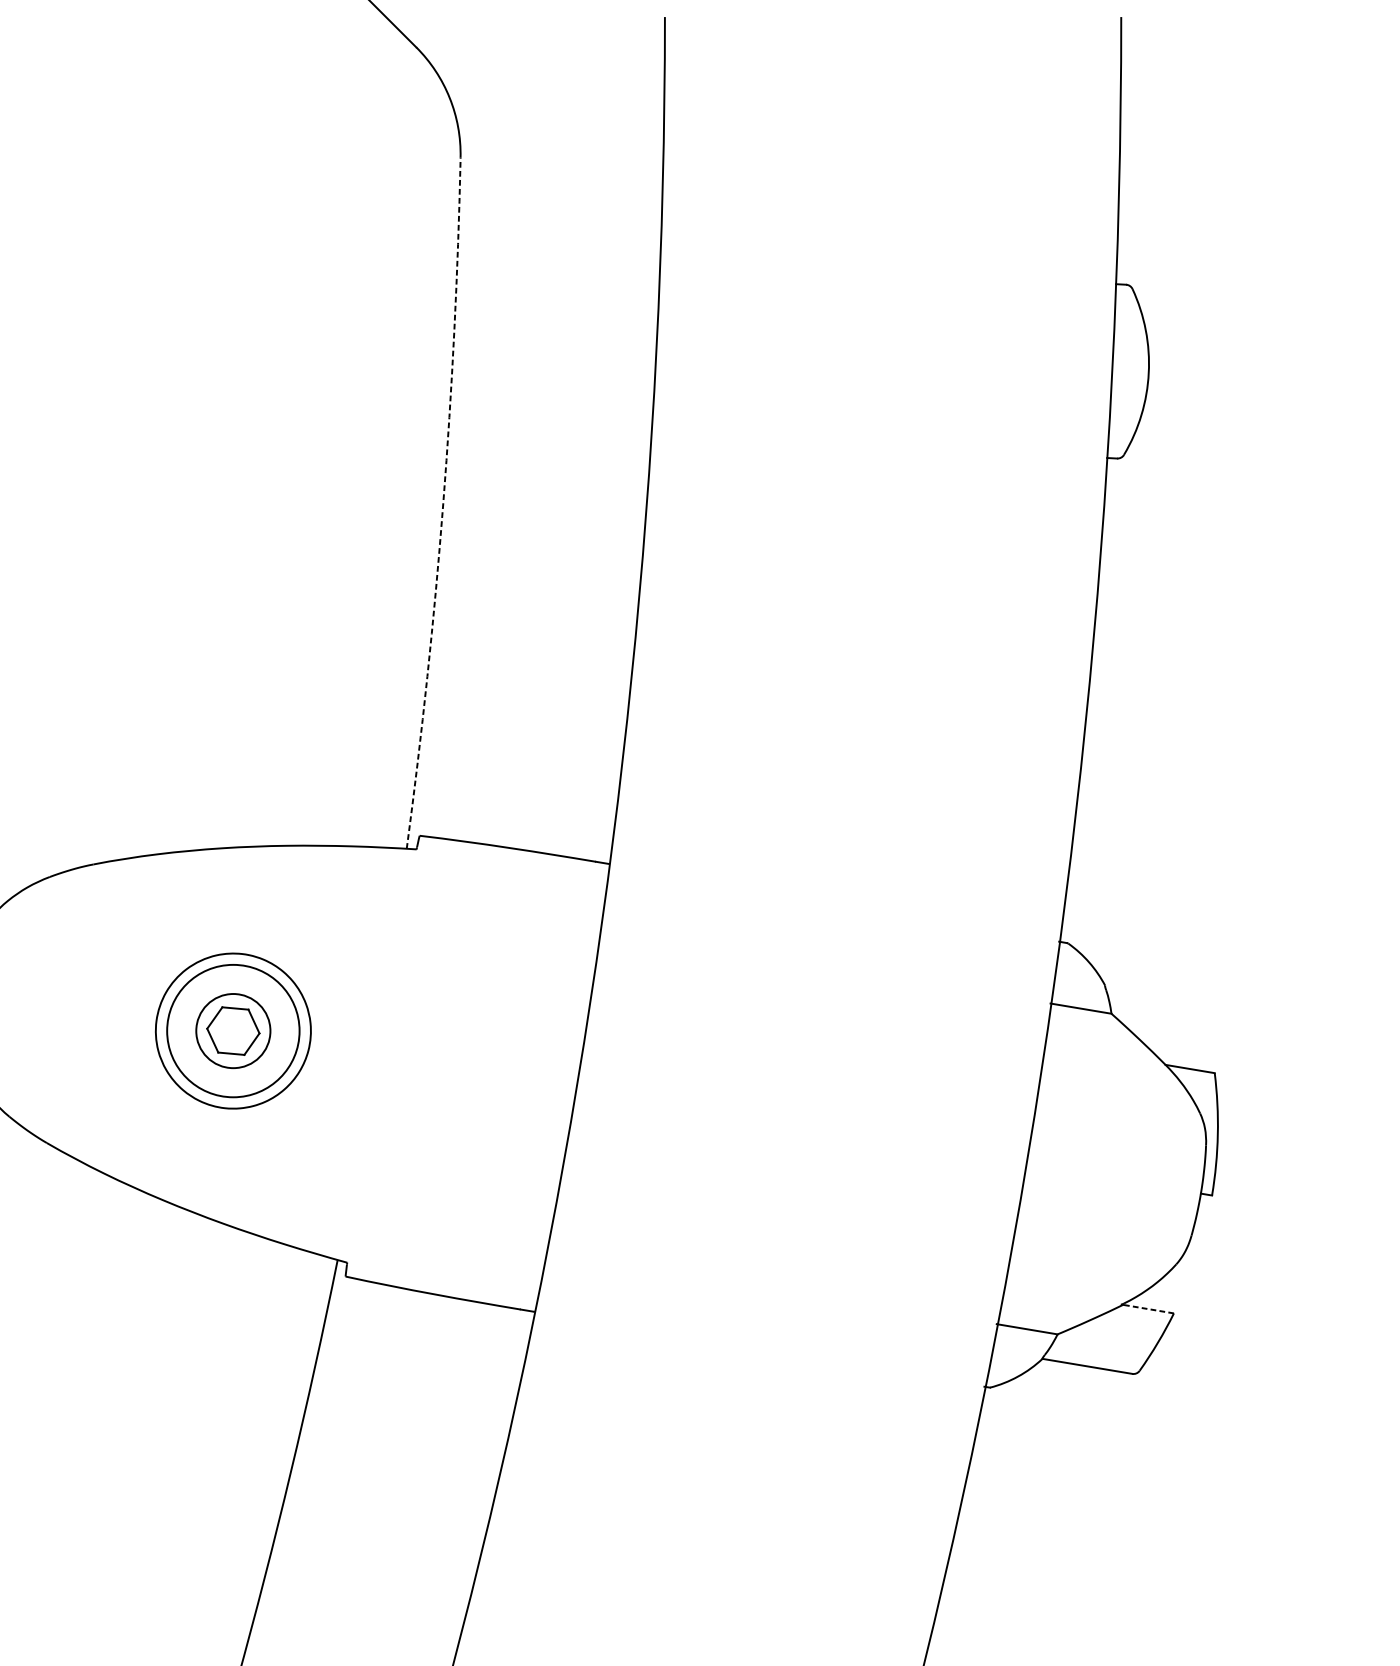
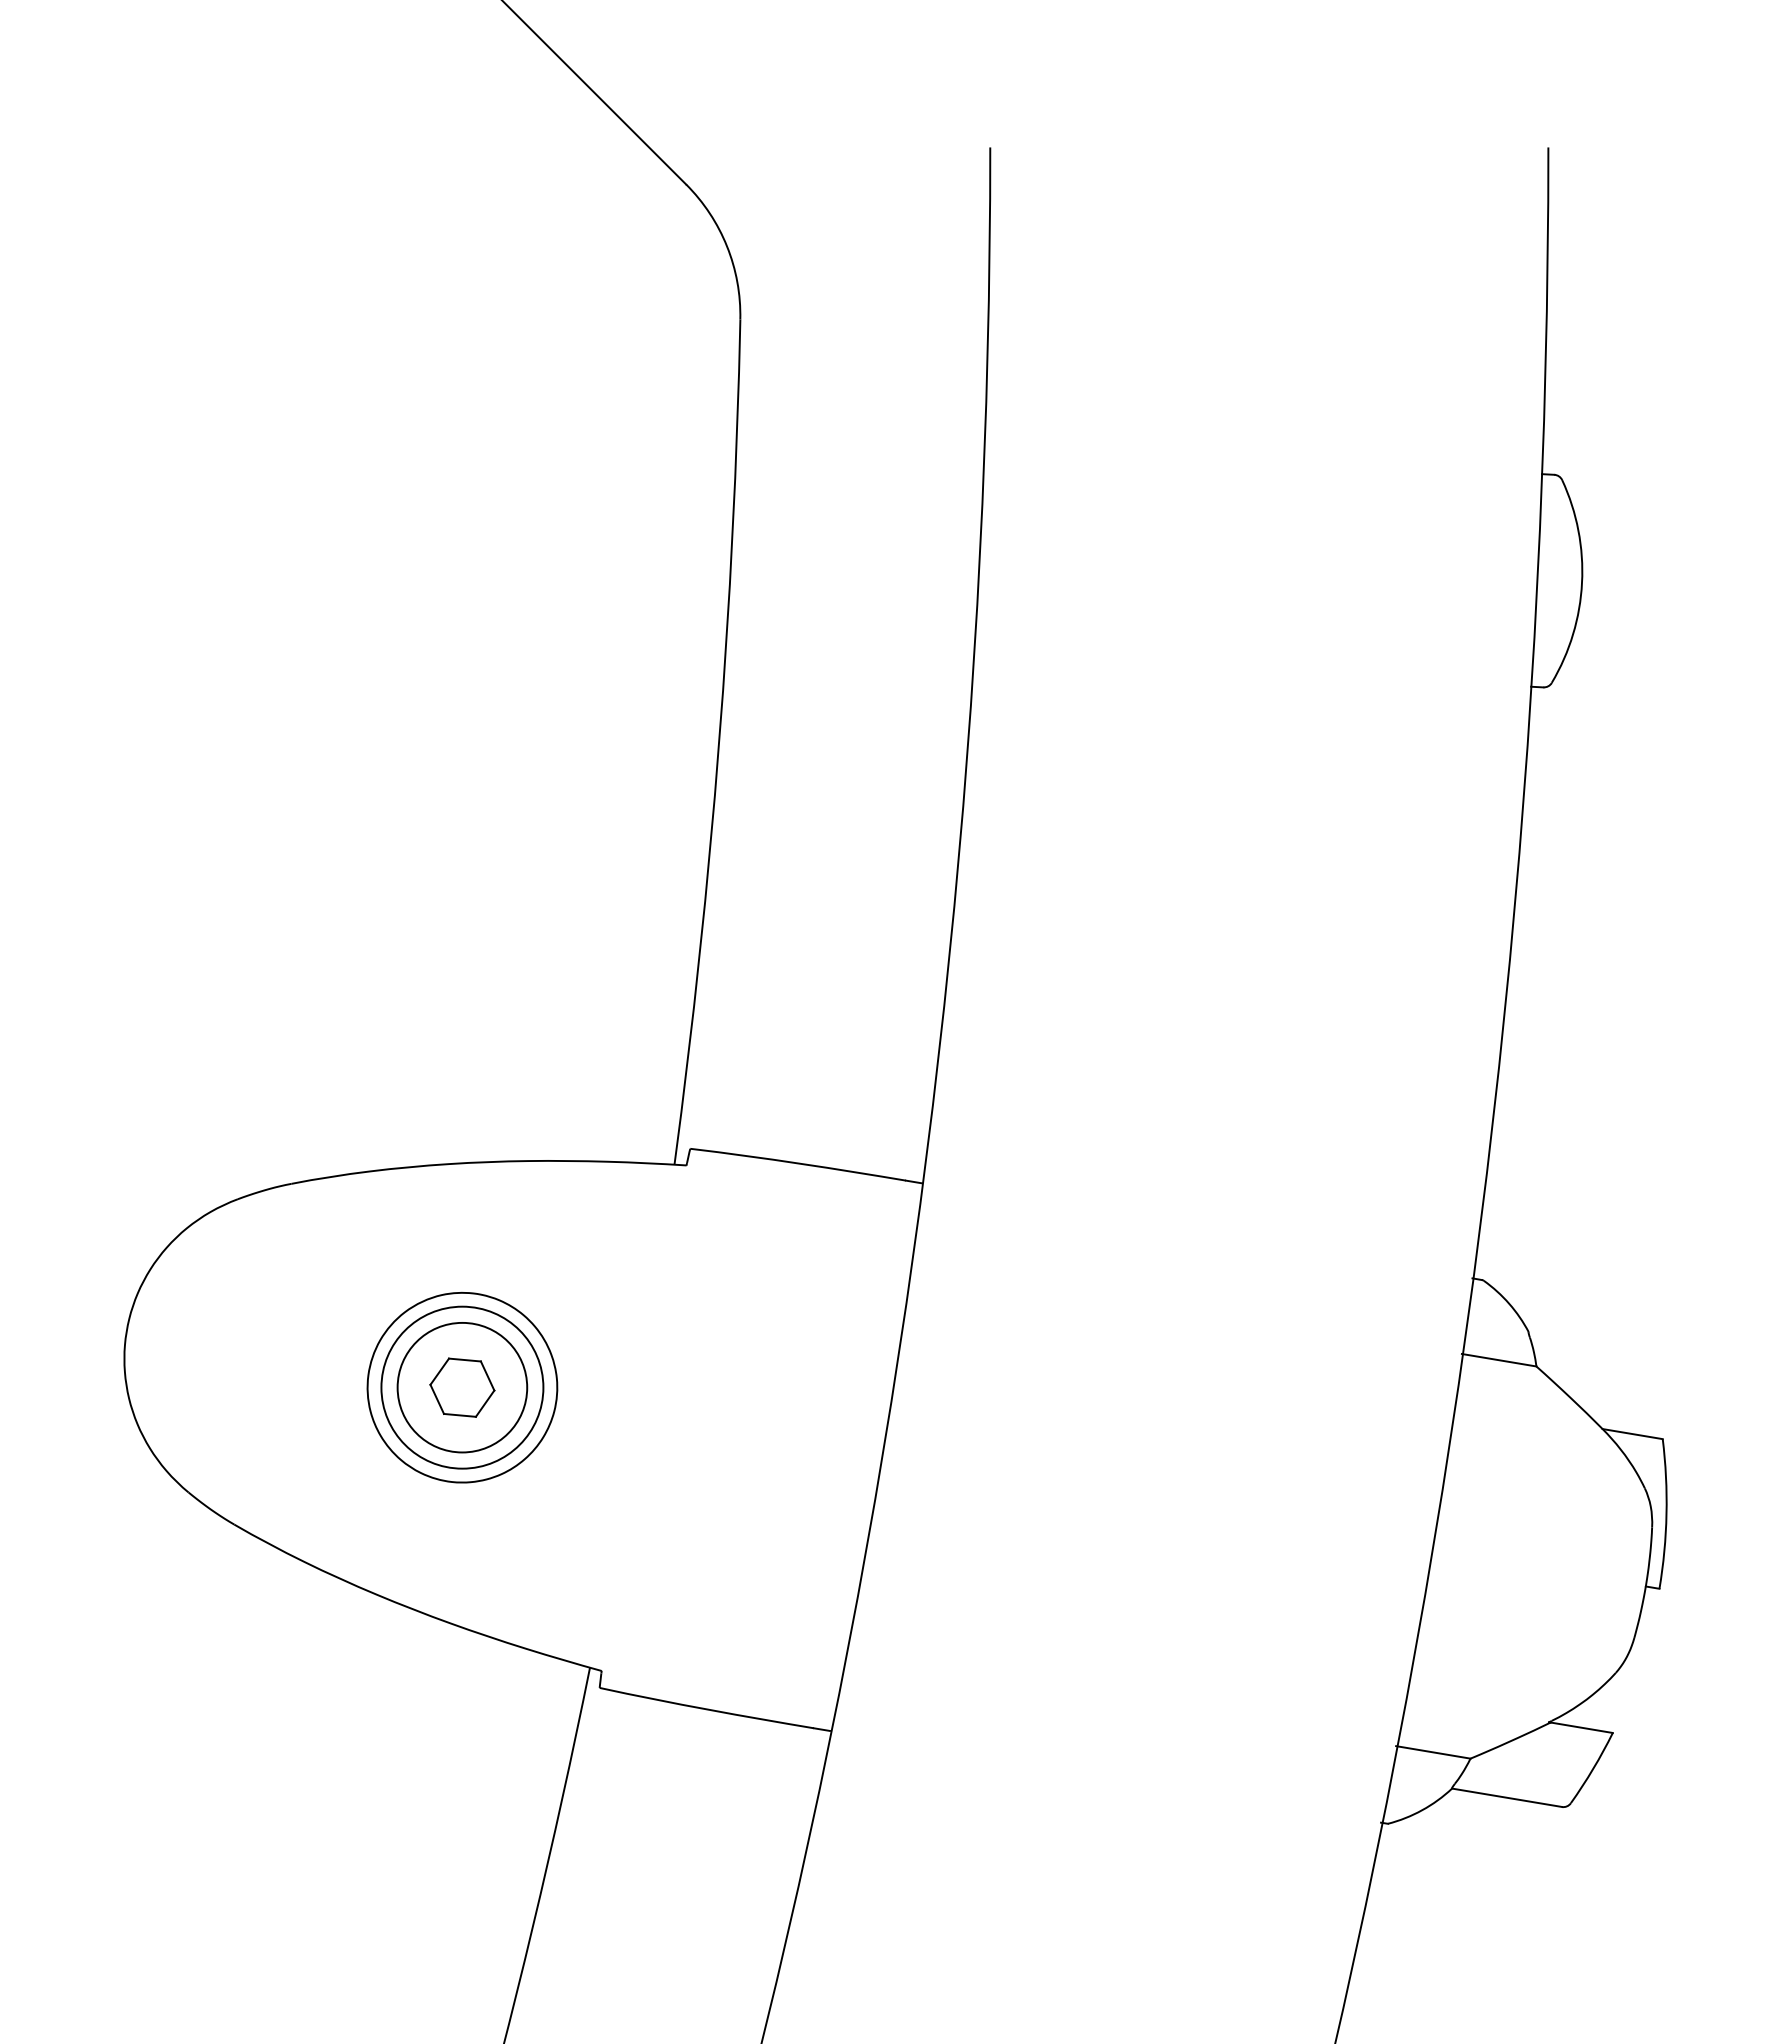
arc: (443, 504) -> (719, 743), dashed -> solid
circle: (233, 1030) -> (462, 1387), size x1.43
line: (1148, 1308) -> (1581, 1727), dashed -> solid

